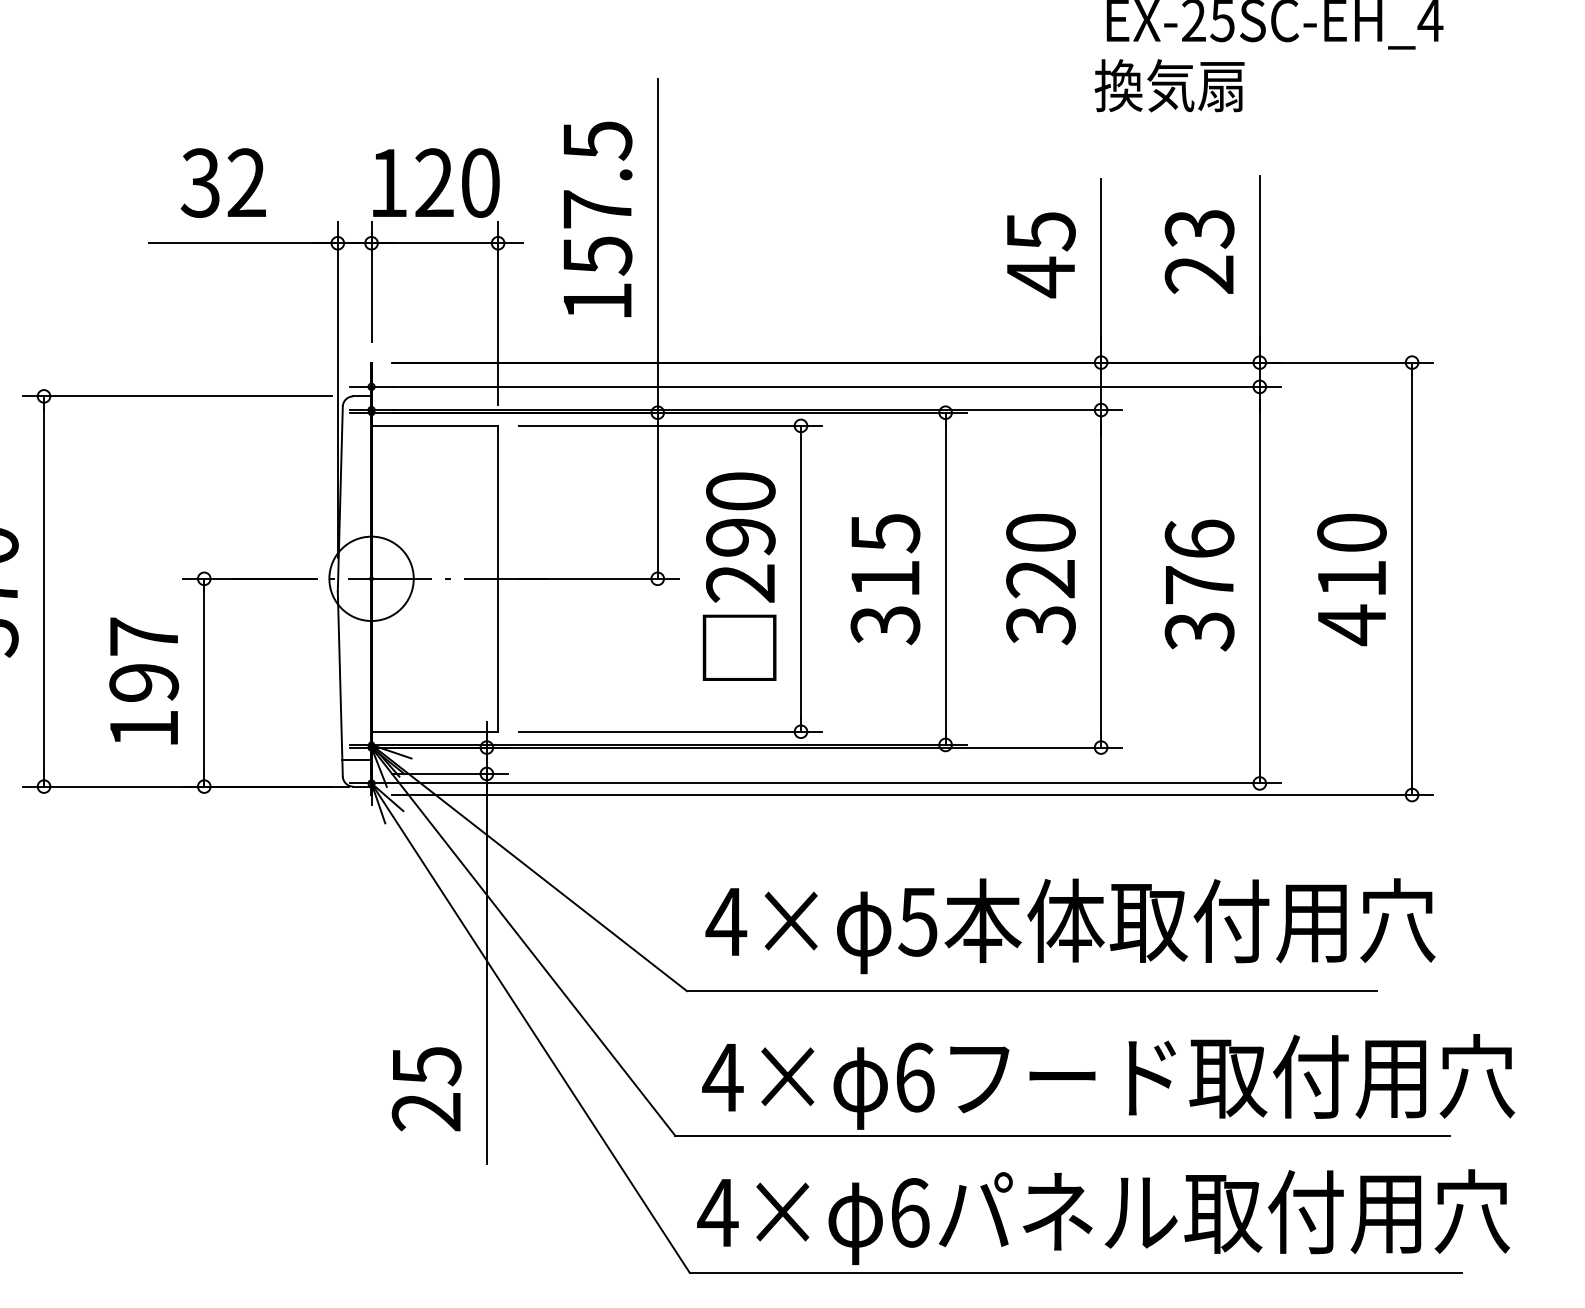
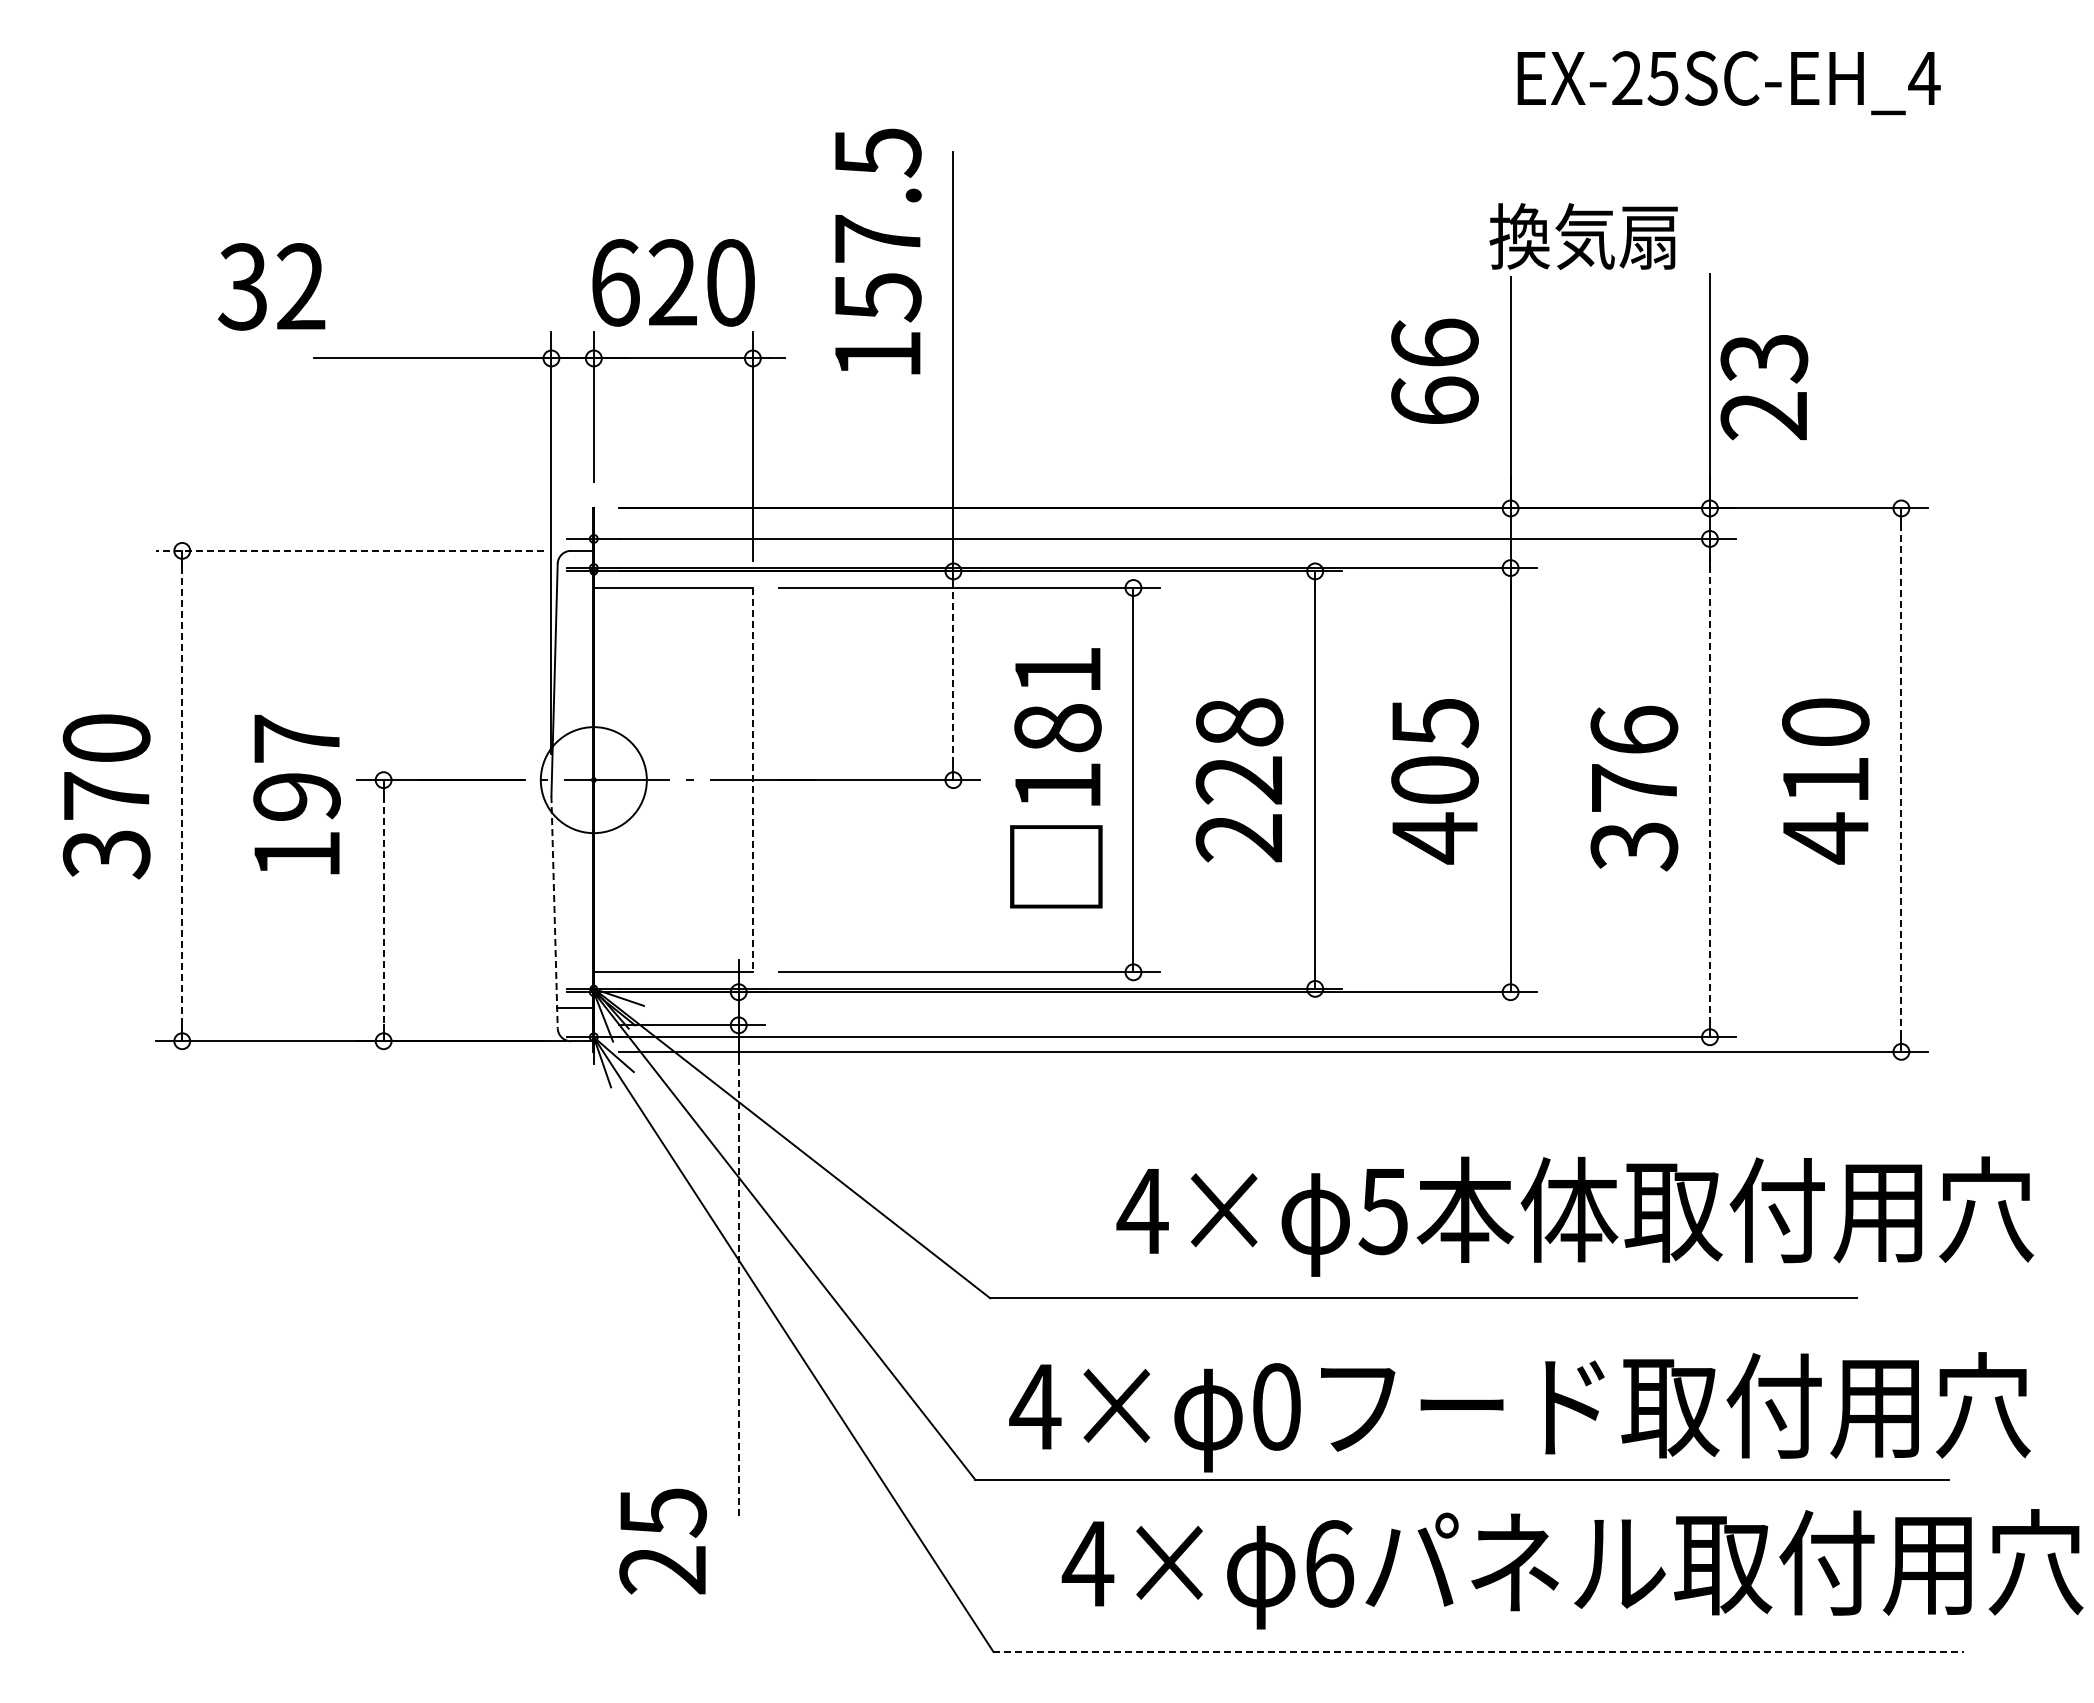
text: (1169, 85) -> (1583, 236), moved
text: (223, 182) -> (271, 286), moved
text: (388, 182) -> (615, 282), 120 -> 620
text: (598, 219) -> (878, 251), moved
text: (1199, 252) -> (1764, 387), moved
text: (1040, 254) -> (1434, 372), 45 -> 66
line: (177, 396) -> (349, 550), solid -> dashed
line: (657, 495) -> (953, 675), solid -> dashed
text: (740, 537) -> (1057, 728), 290 -> 181
line: (497, 579) -> (752, 780), solid -> dashed
text: (885, 579) -> (1239, 780), 315 -> 228
text: (1040, 579) -> (1434, 781), 320 -> 405
line: (1412, 579) -> (1901, 780), solid -> dashed
line: (1259, 585) -> (1709, 788), solid -> dashed
line: (44, 591) -> (182, 796), solid -> dashed
text: (143, 680) -> (296, 794), moved
line: (204, 682) -> (383, 910), solid -> dashed
line: (340, 684) -> (554, 912), solid -> dashed
text: (1070, 926) -> (1574, 1216), moved
line: (486, 969) -> (738, 1270), solid -> dashed
text: (915, 1077) -> (1277, 1406), 6 -> 0
text: (426, 1089) -> (662, 1541), moved
text: (1103, 1217) -> (1572, 1569), moved
line: (1076, 1272) -> (1479, 1651), solid -> dashed

